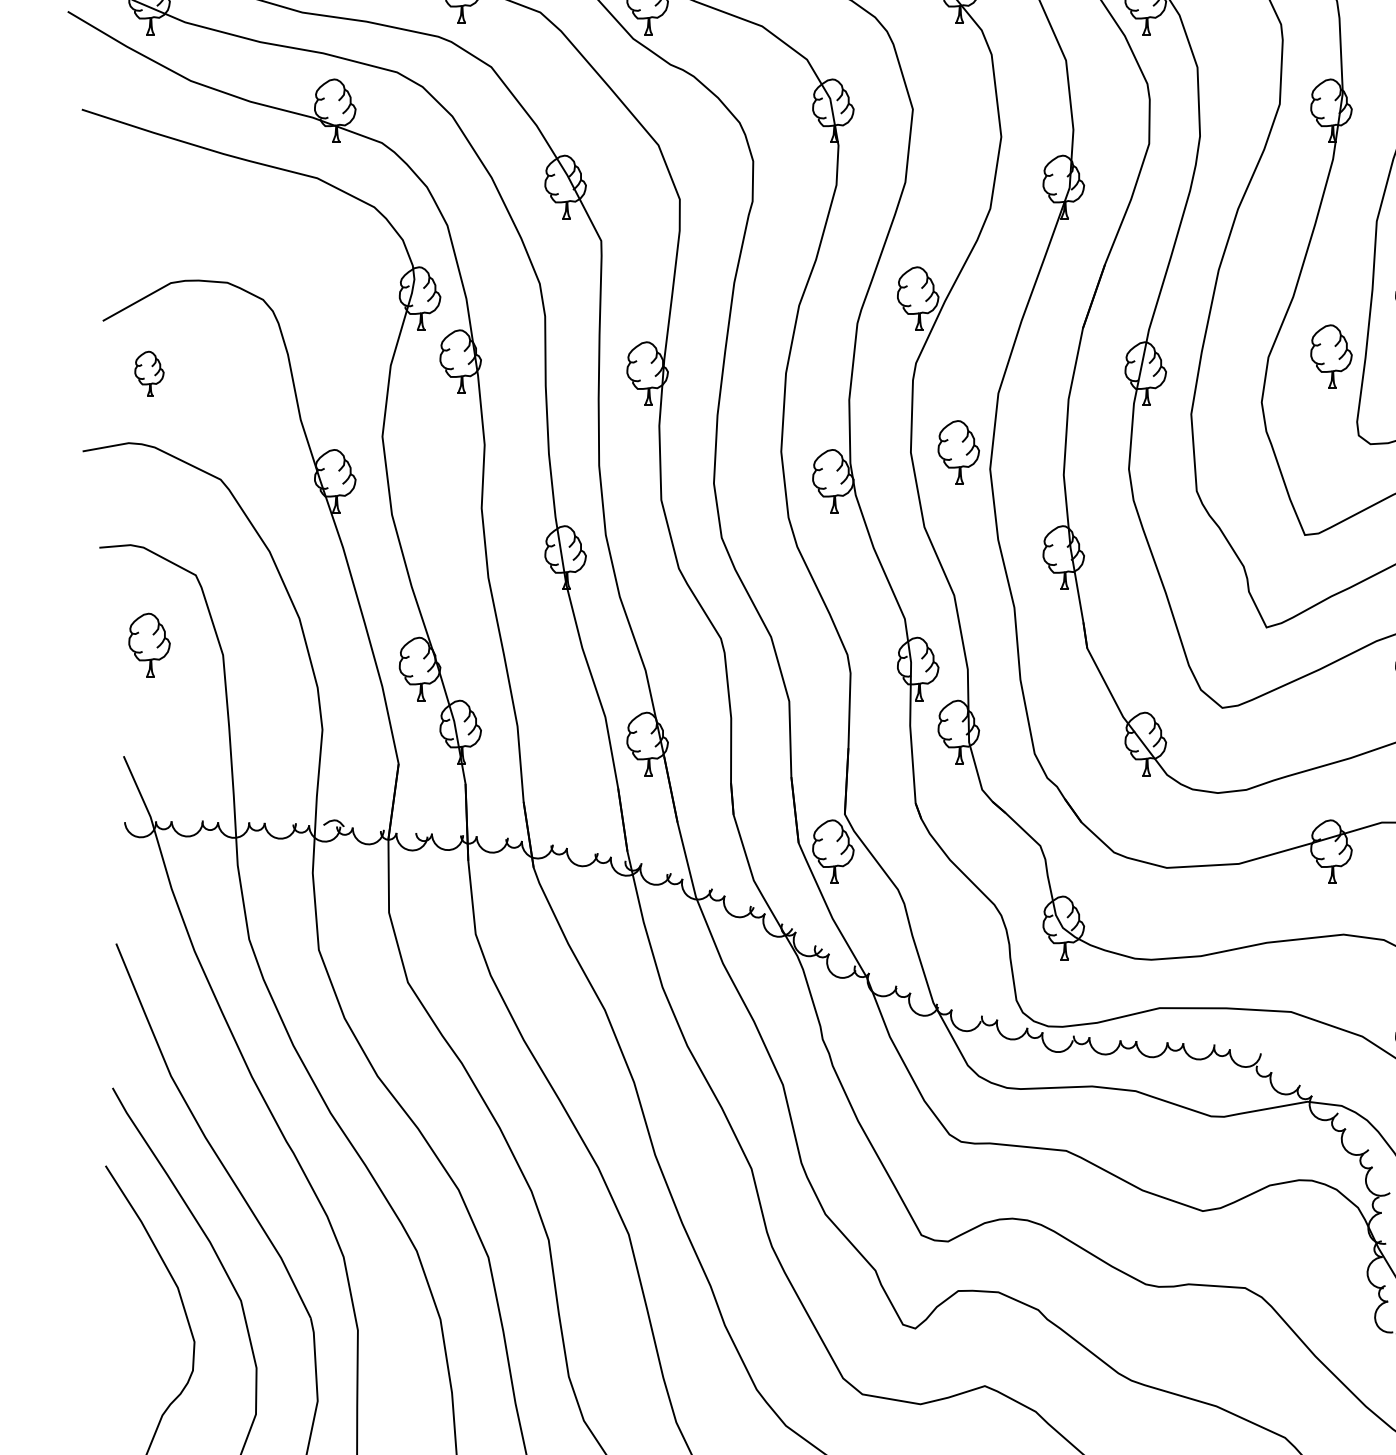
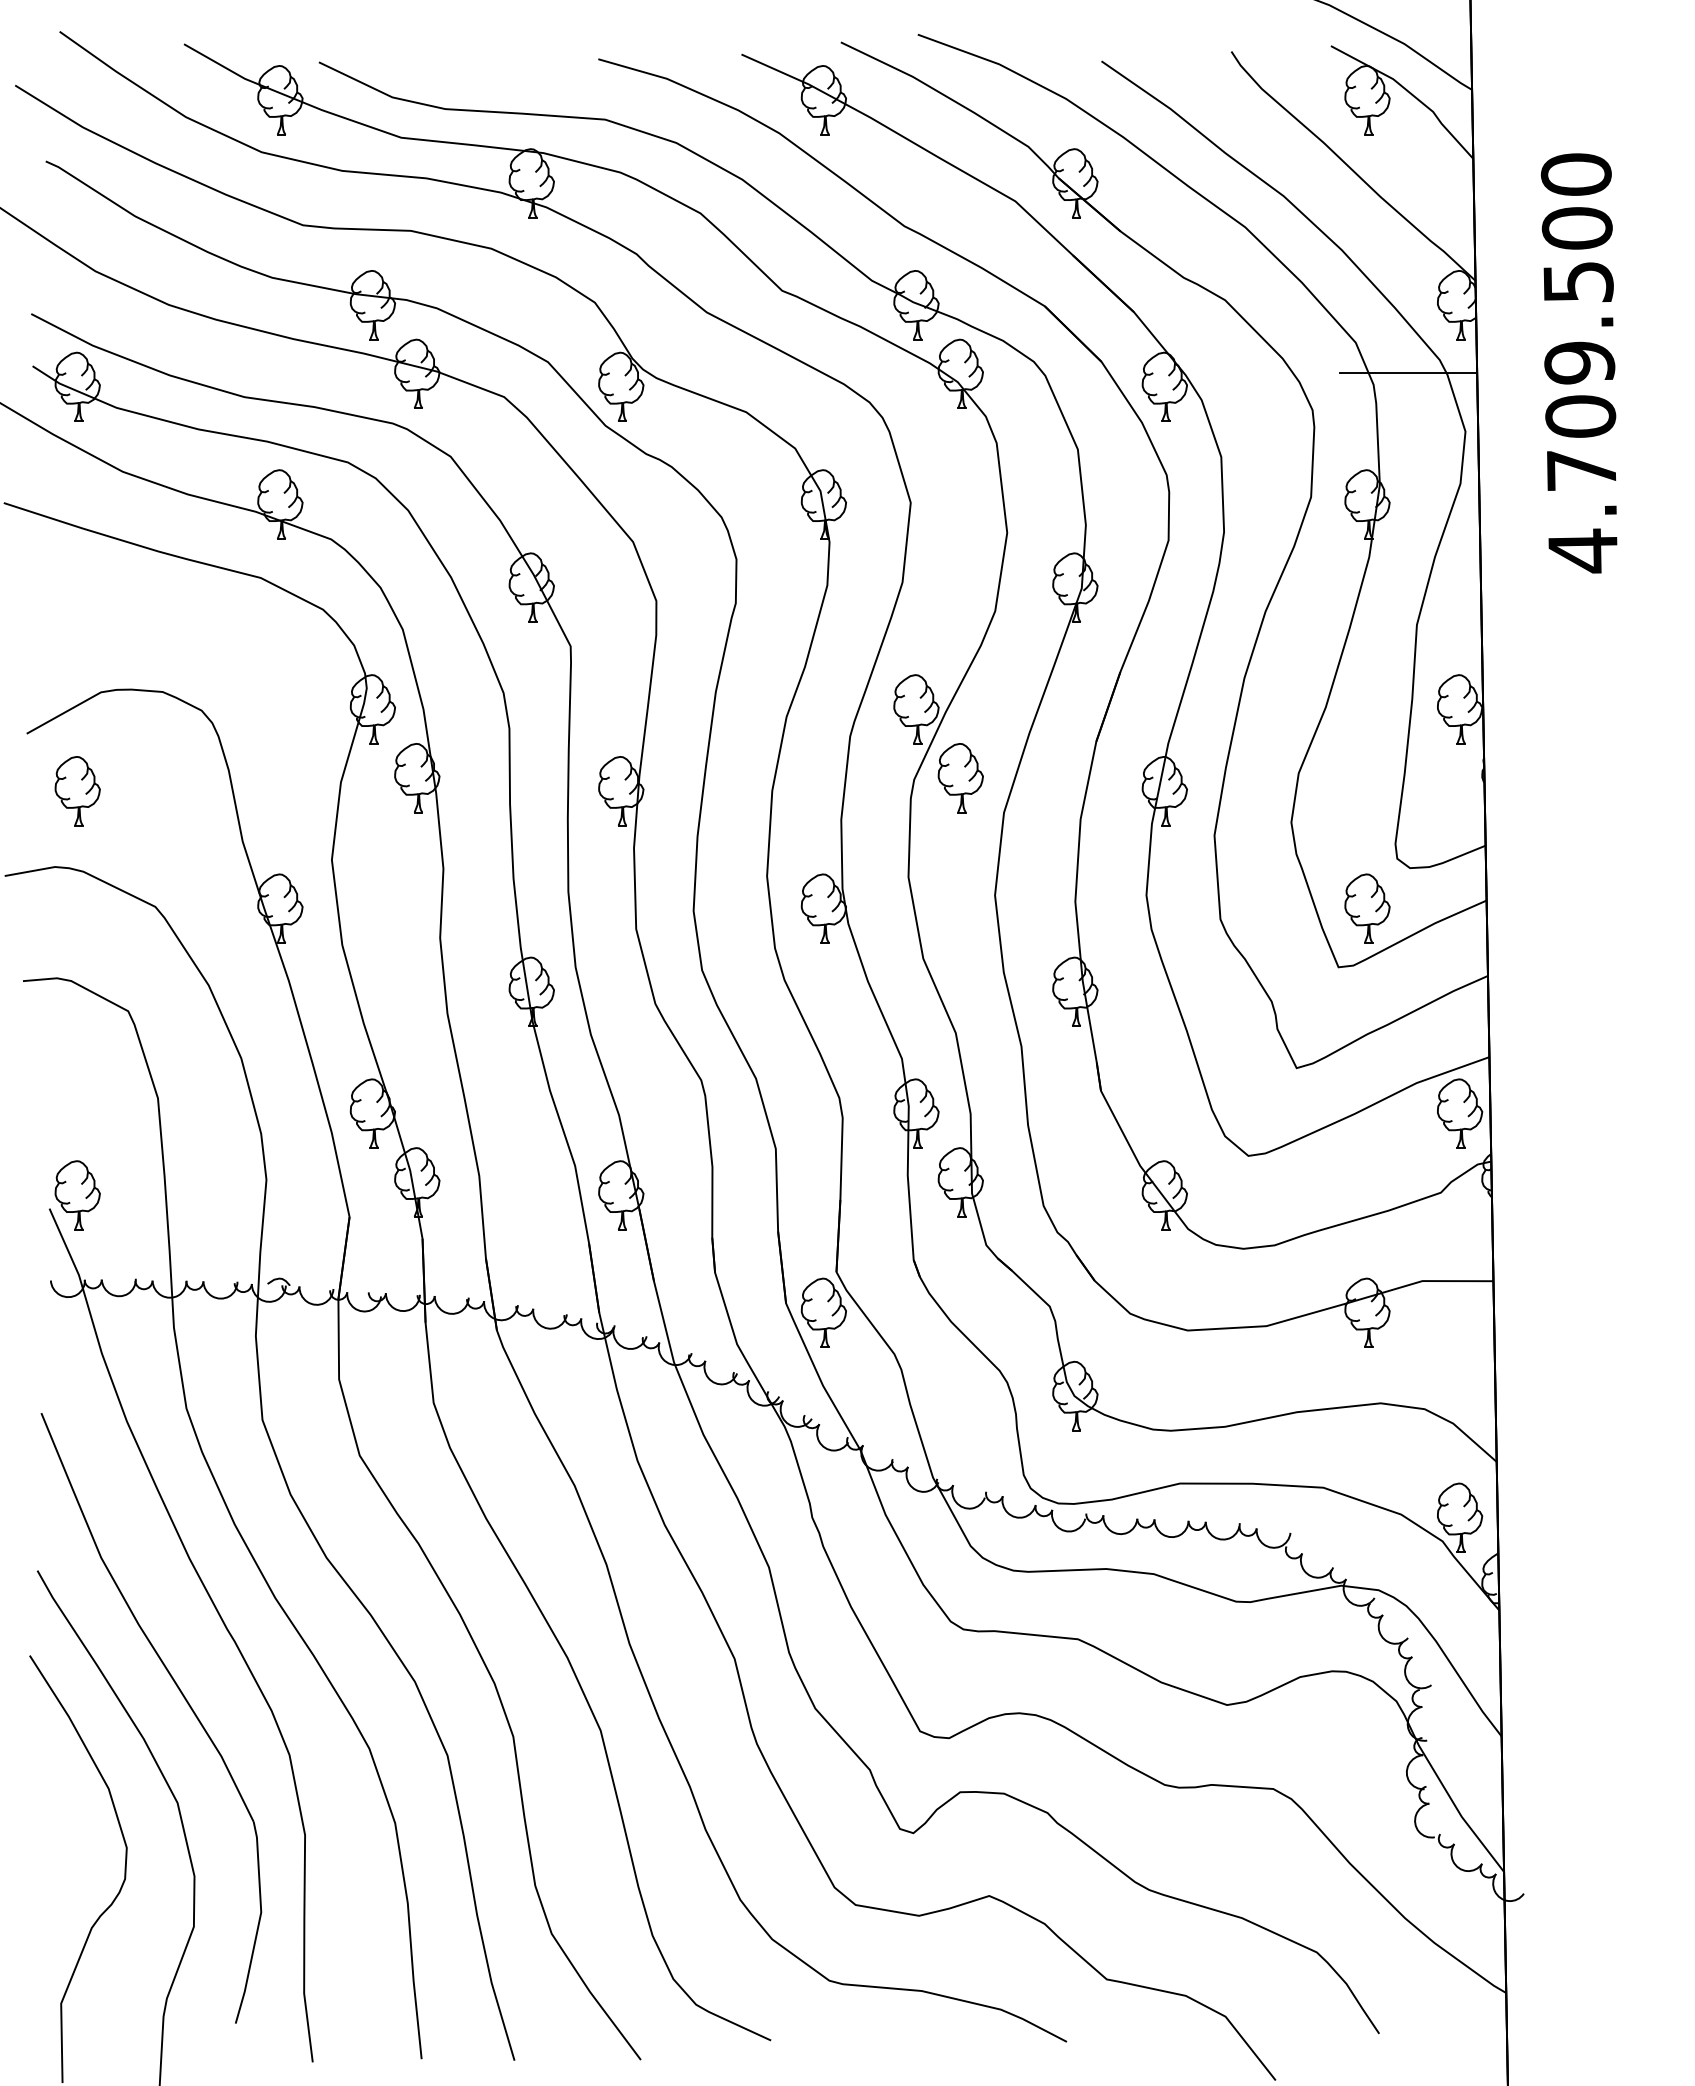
part: (1331, 356) -> (1367, 908), moved
part: (149, 373) -> (77, 791), size x1.43
part: (958, 452) -> (960, 778), moved
part: (149, 645) -> (77, 1195), moved

